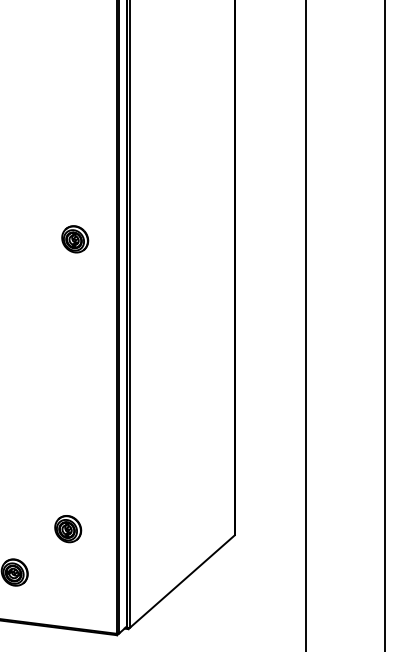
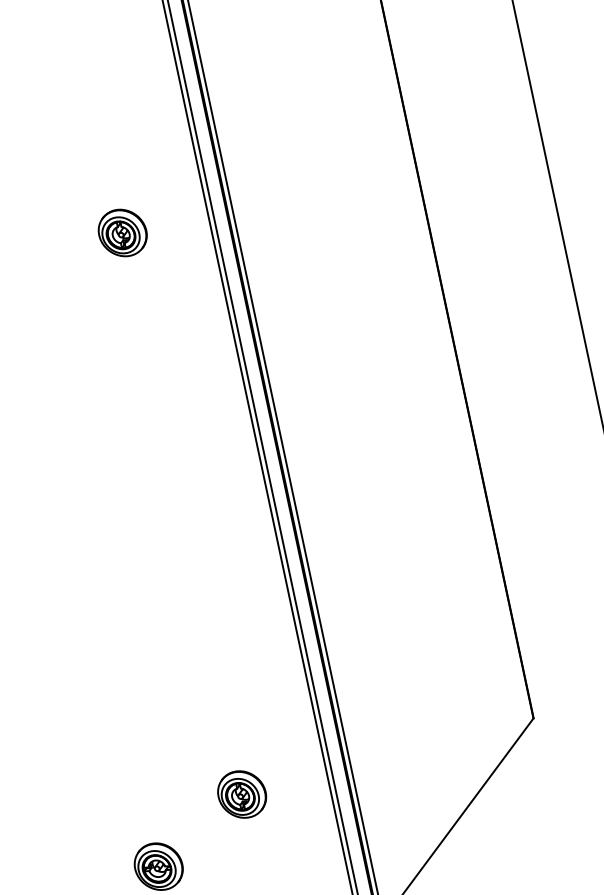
part: (75, 239) -> (123, 233), moved
part: (68, 529) -> (242, 795), moved

